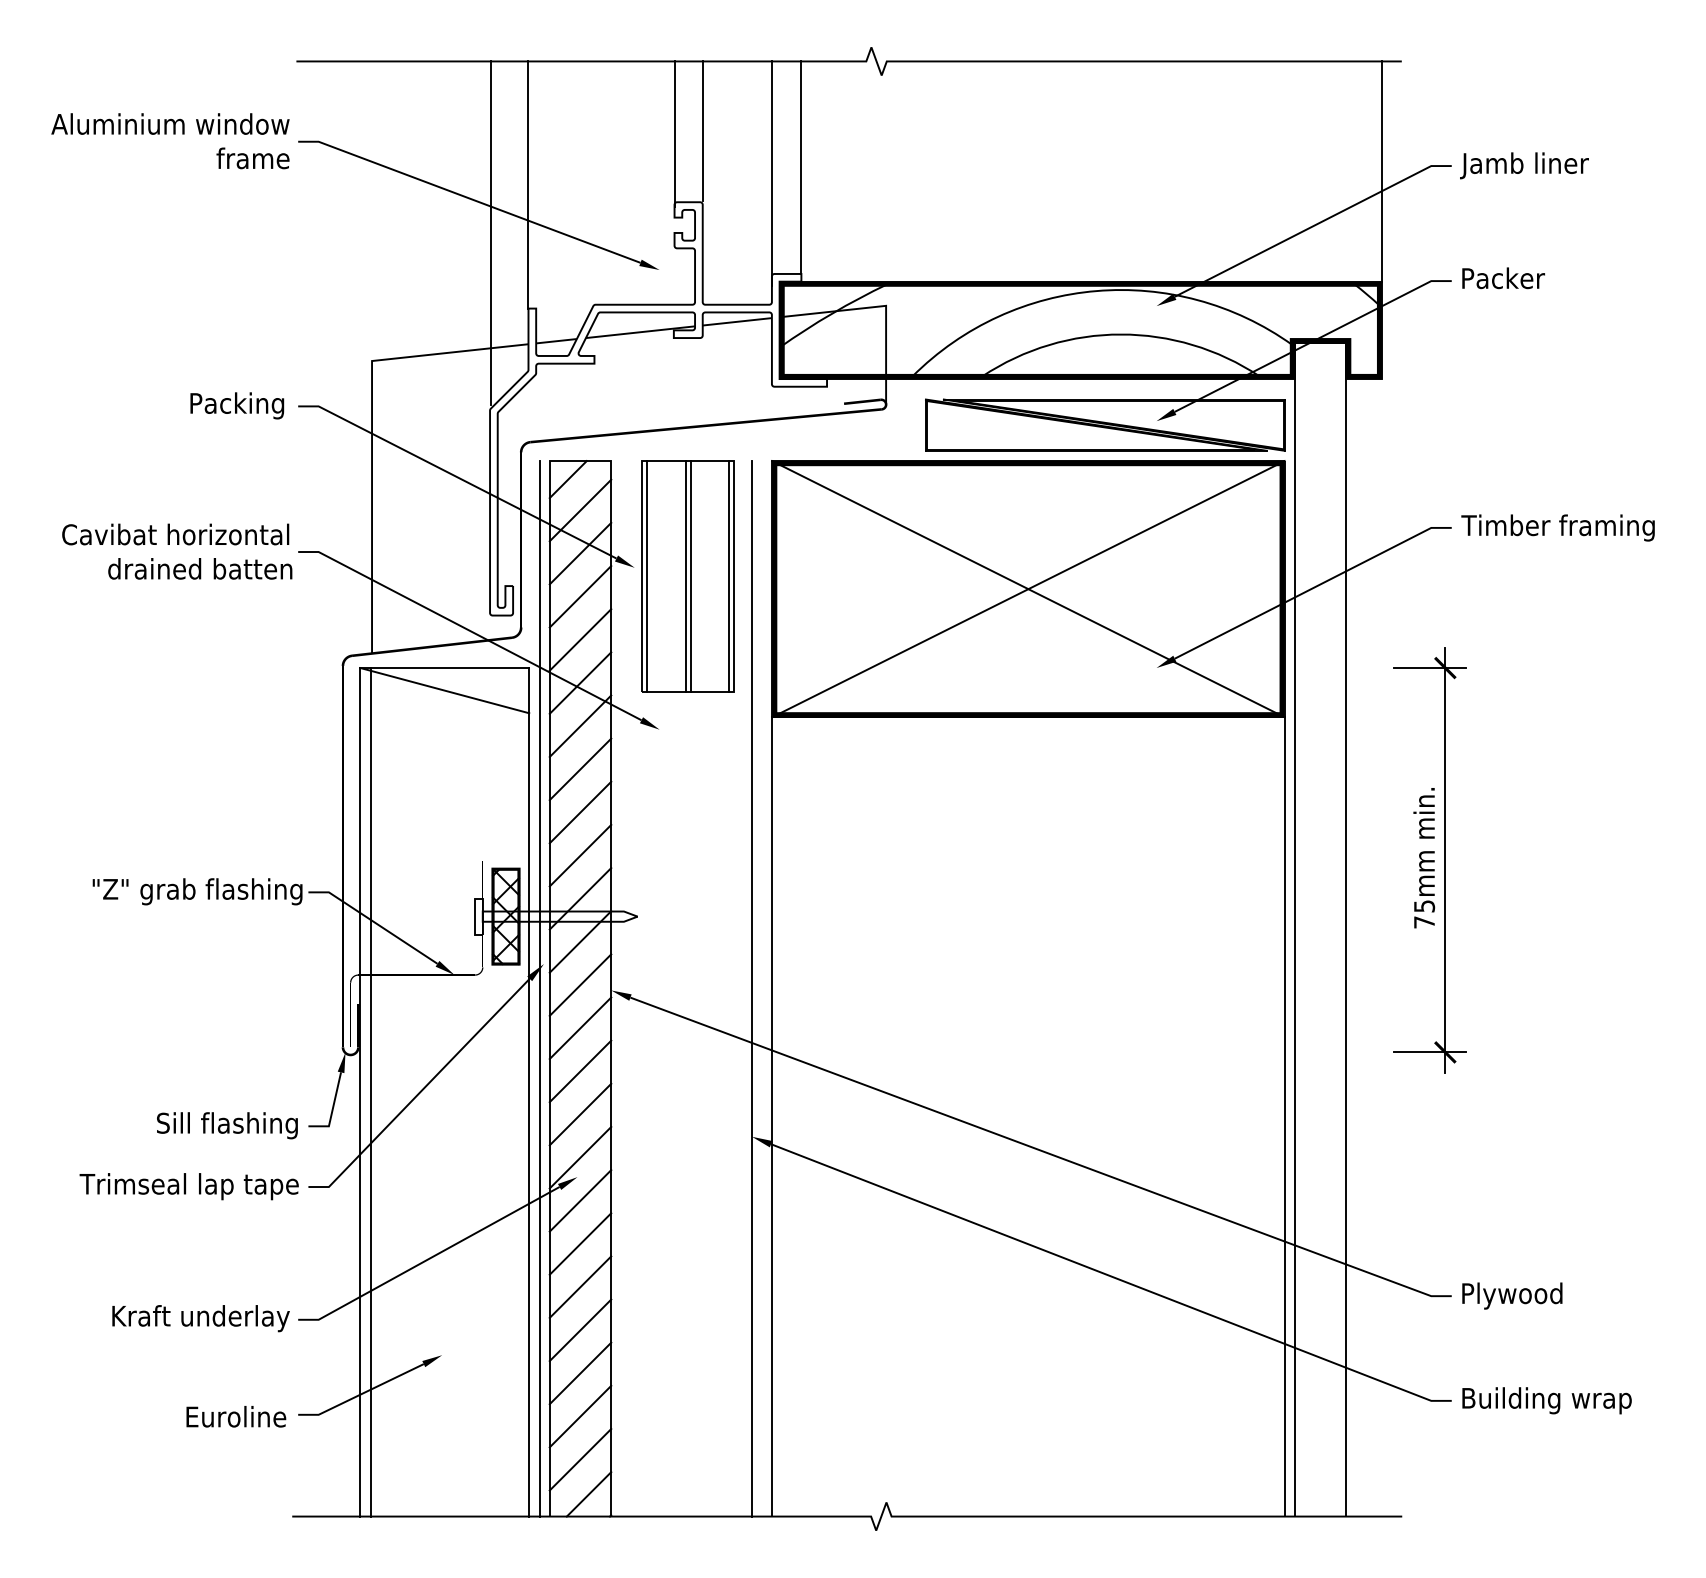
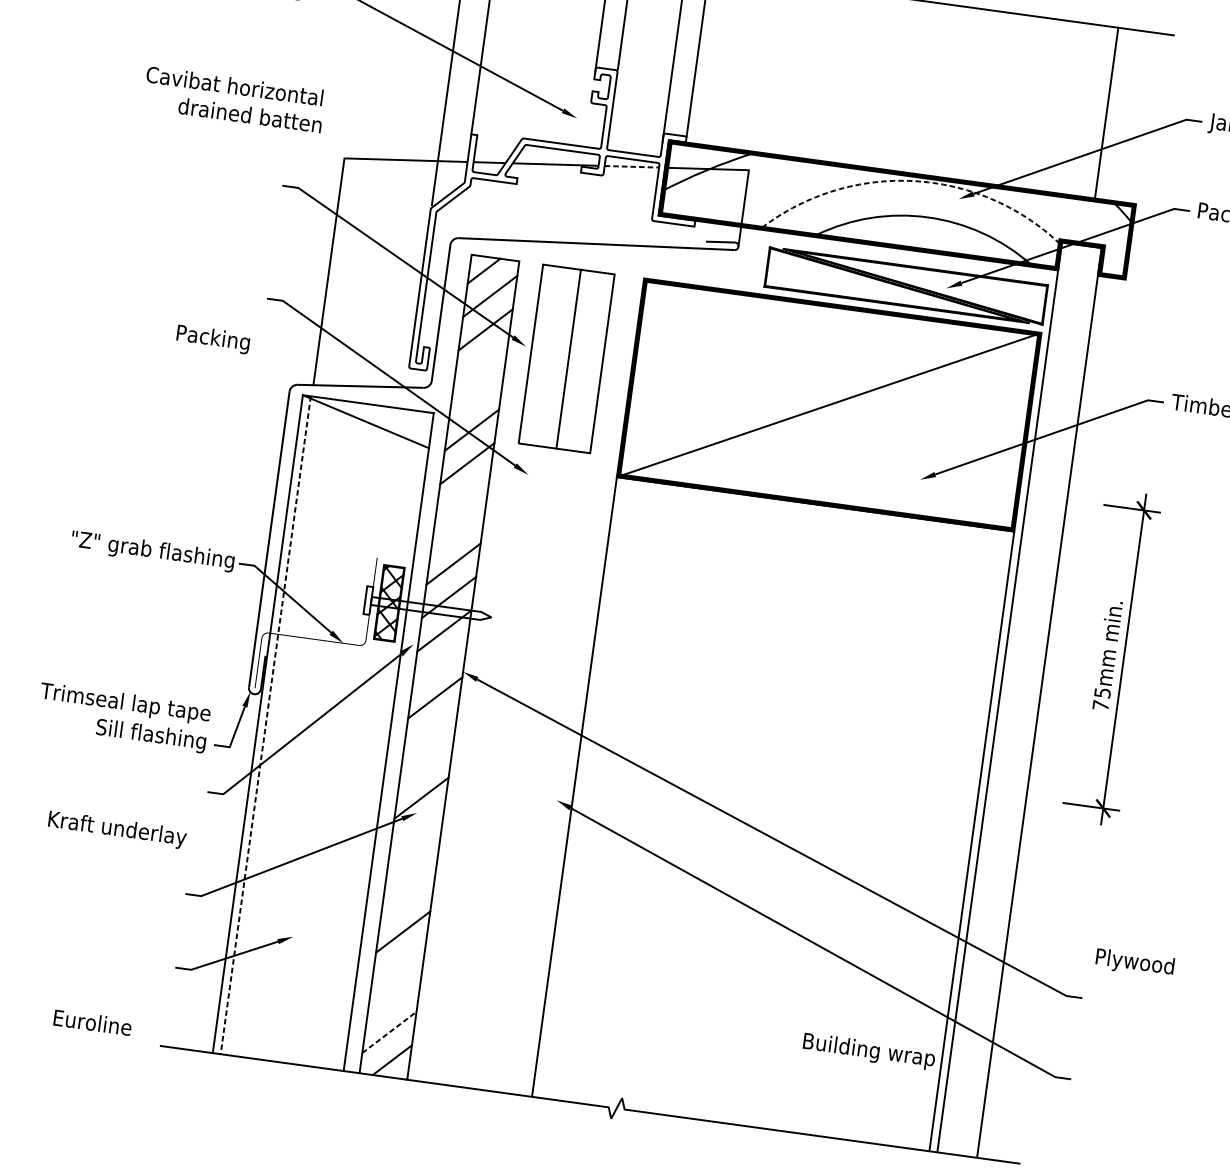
line: (1382, 171) -> (1107, 113), moved
arc: (1096, 291) -> (913, 181), solid -> dashed
line: (737, 321) -> (632, 166), solid -> dashed
text: (237, 405) -> (213, 339), moved
text: (177, 551) -> (234, 99), moved
line: (647, 576) -> (535, 354), removed
line: (685, 576) -> (564, 358), removed
line: (729, 576) -> (598, 363), removed
line: (1028, 589) -> (829, 405), removed
line: (580, 596) -> (481, 363), removed
line: (580, 639) -> (476, 396), removed
line: (580, 769) -> (462, 497), removed
line: (580, 812) -> (458, 530), removed
line: (580, 984) -> (439, 663), removed
line: (539, 988) -> (407, 662), removed
line: (751, 988) -> (572, 685), removed
line: (580, 1071) -> (430, 731), removed
line: (370, 1092) -> (265, 725), solid -> dashed
line: (580, 1114) -> (426, 764), removed
text: (188, 1186) -> (124, 703), moved
line: (580, 1200) -> (416, 831), removed
line: (580, 1243) -> (412, 864), removed
line: (580, 1286) -> (407, 898), removed
text: (1512, 1295) -> (1135, 962), moved
text: (200, 1318) -> (117, 829), moved
line: (580, 1373) -> (398, 965), removed
text: (1546, 1400) -> (868, 1051), moved
text: (236, 1416) -> (93, 1022), moved
line: (580, 1416) -> (394, 998), removed
line: (580, 1459) -> (389, 1032), solid -> dashed

